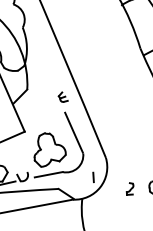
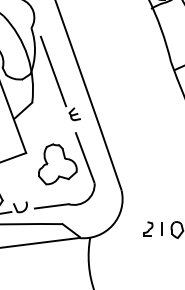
line: (43, 62) -> (53, 71), added
part: (49, 149) -> (57, 164), moved
line: (92, 177) -> (161, 228), moved

